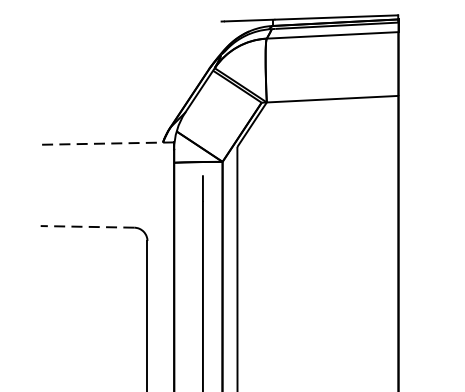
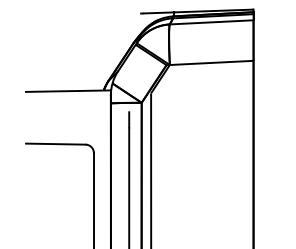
line: (105, 144) -> (67, 91), dashed -> solid
line: (87, 227) -> (55, 144), dashed -> solid

